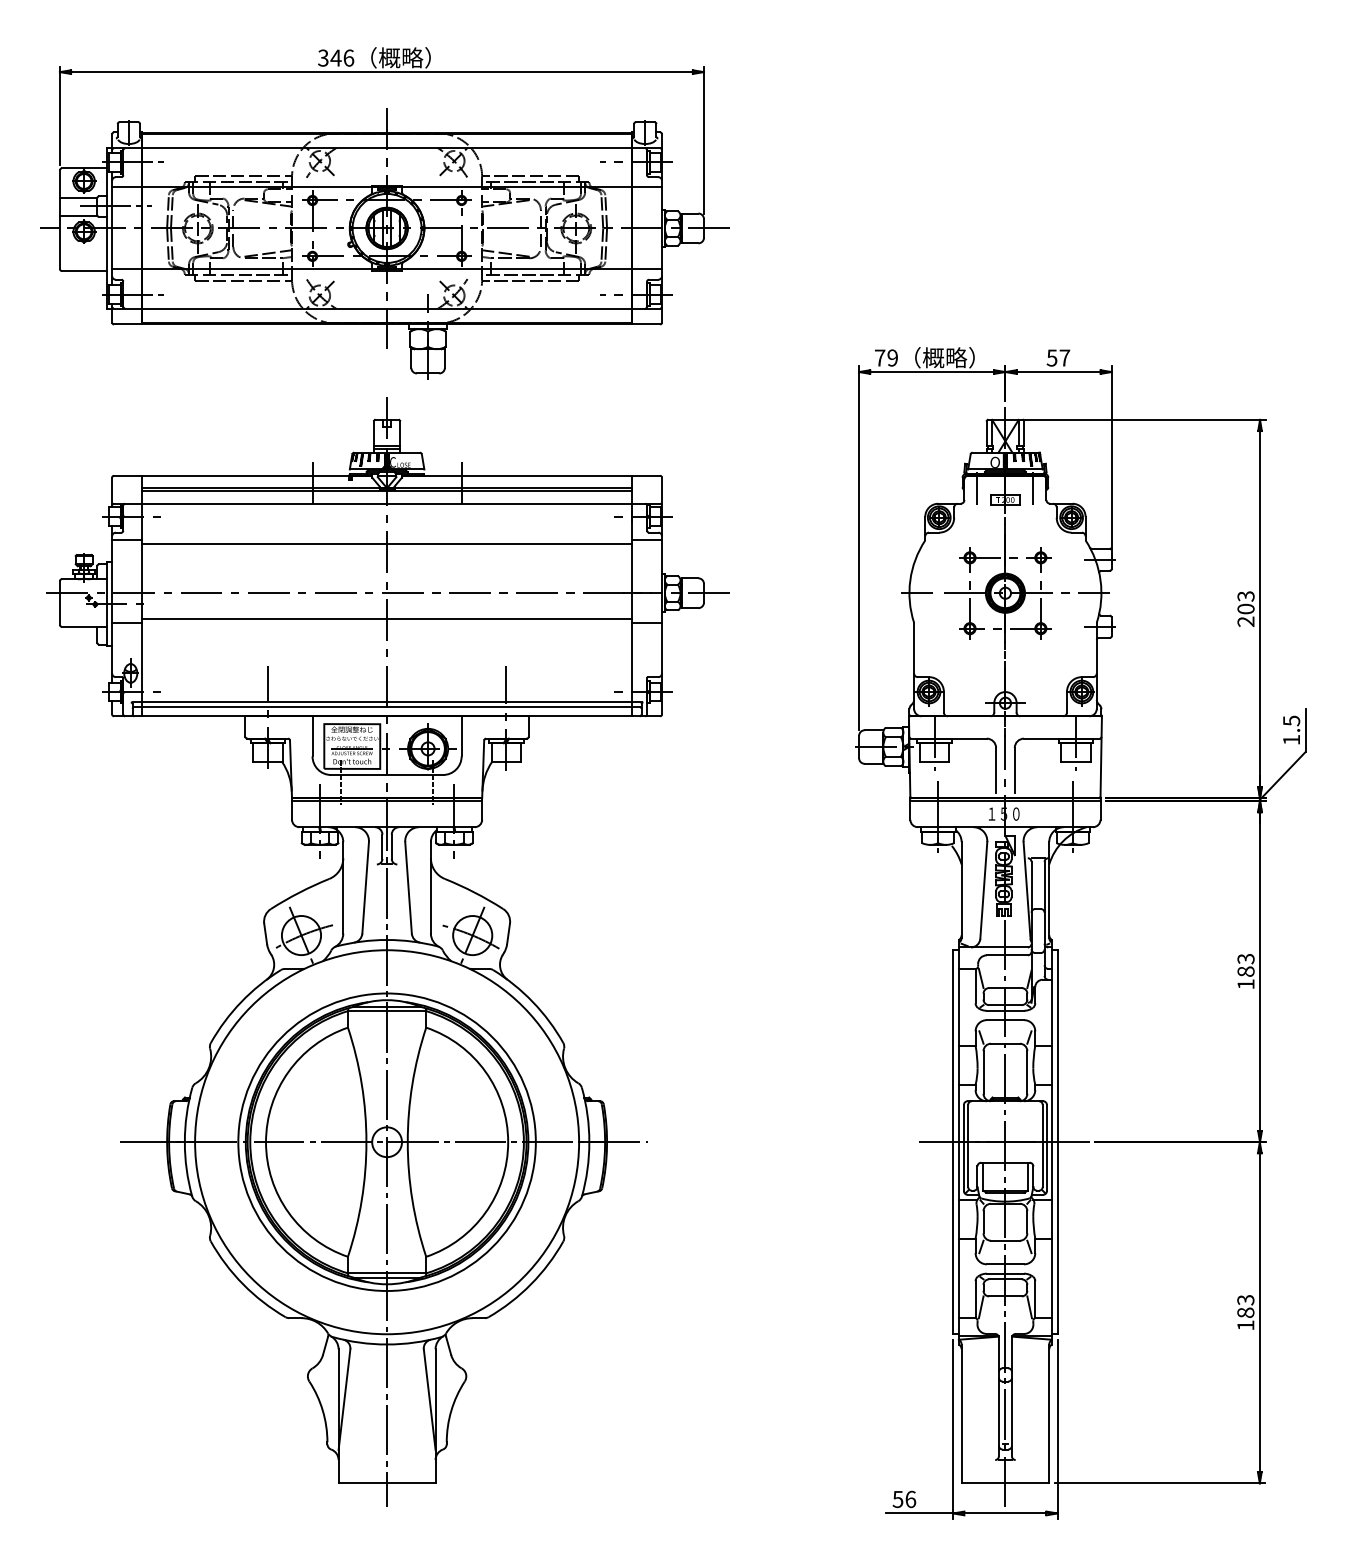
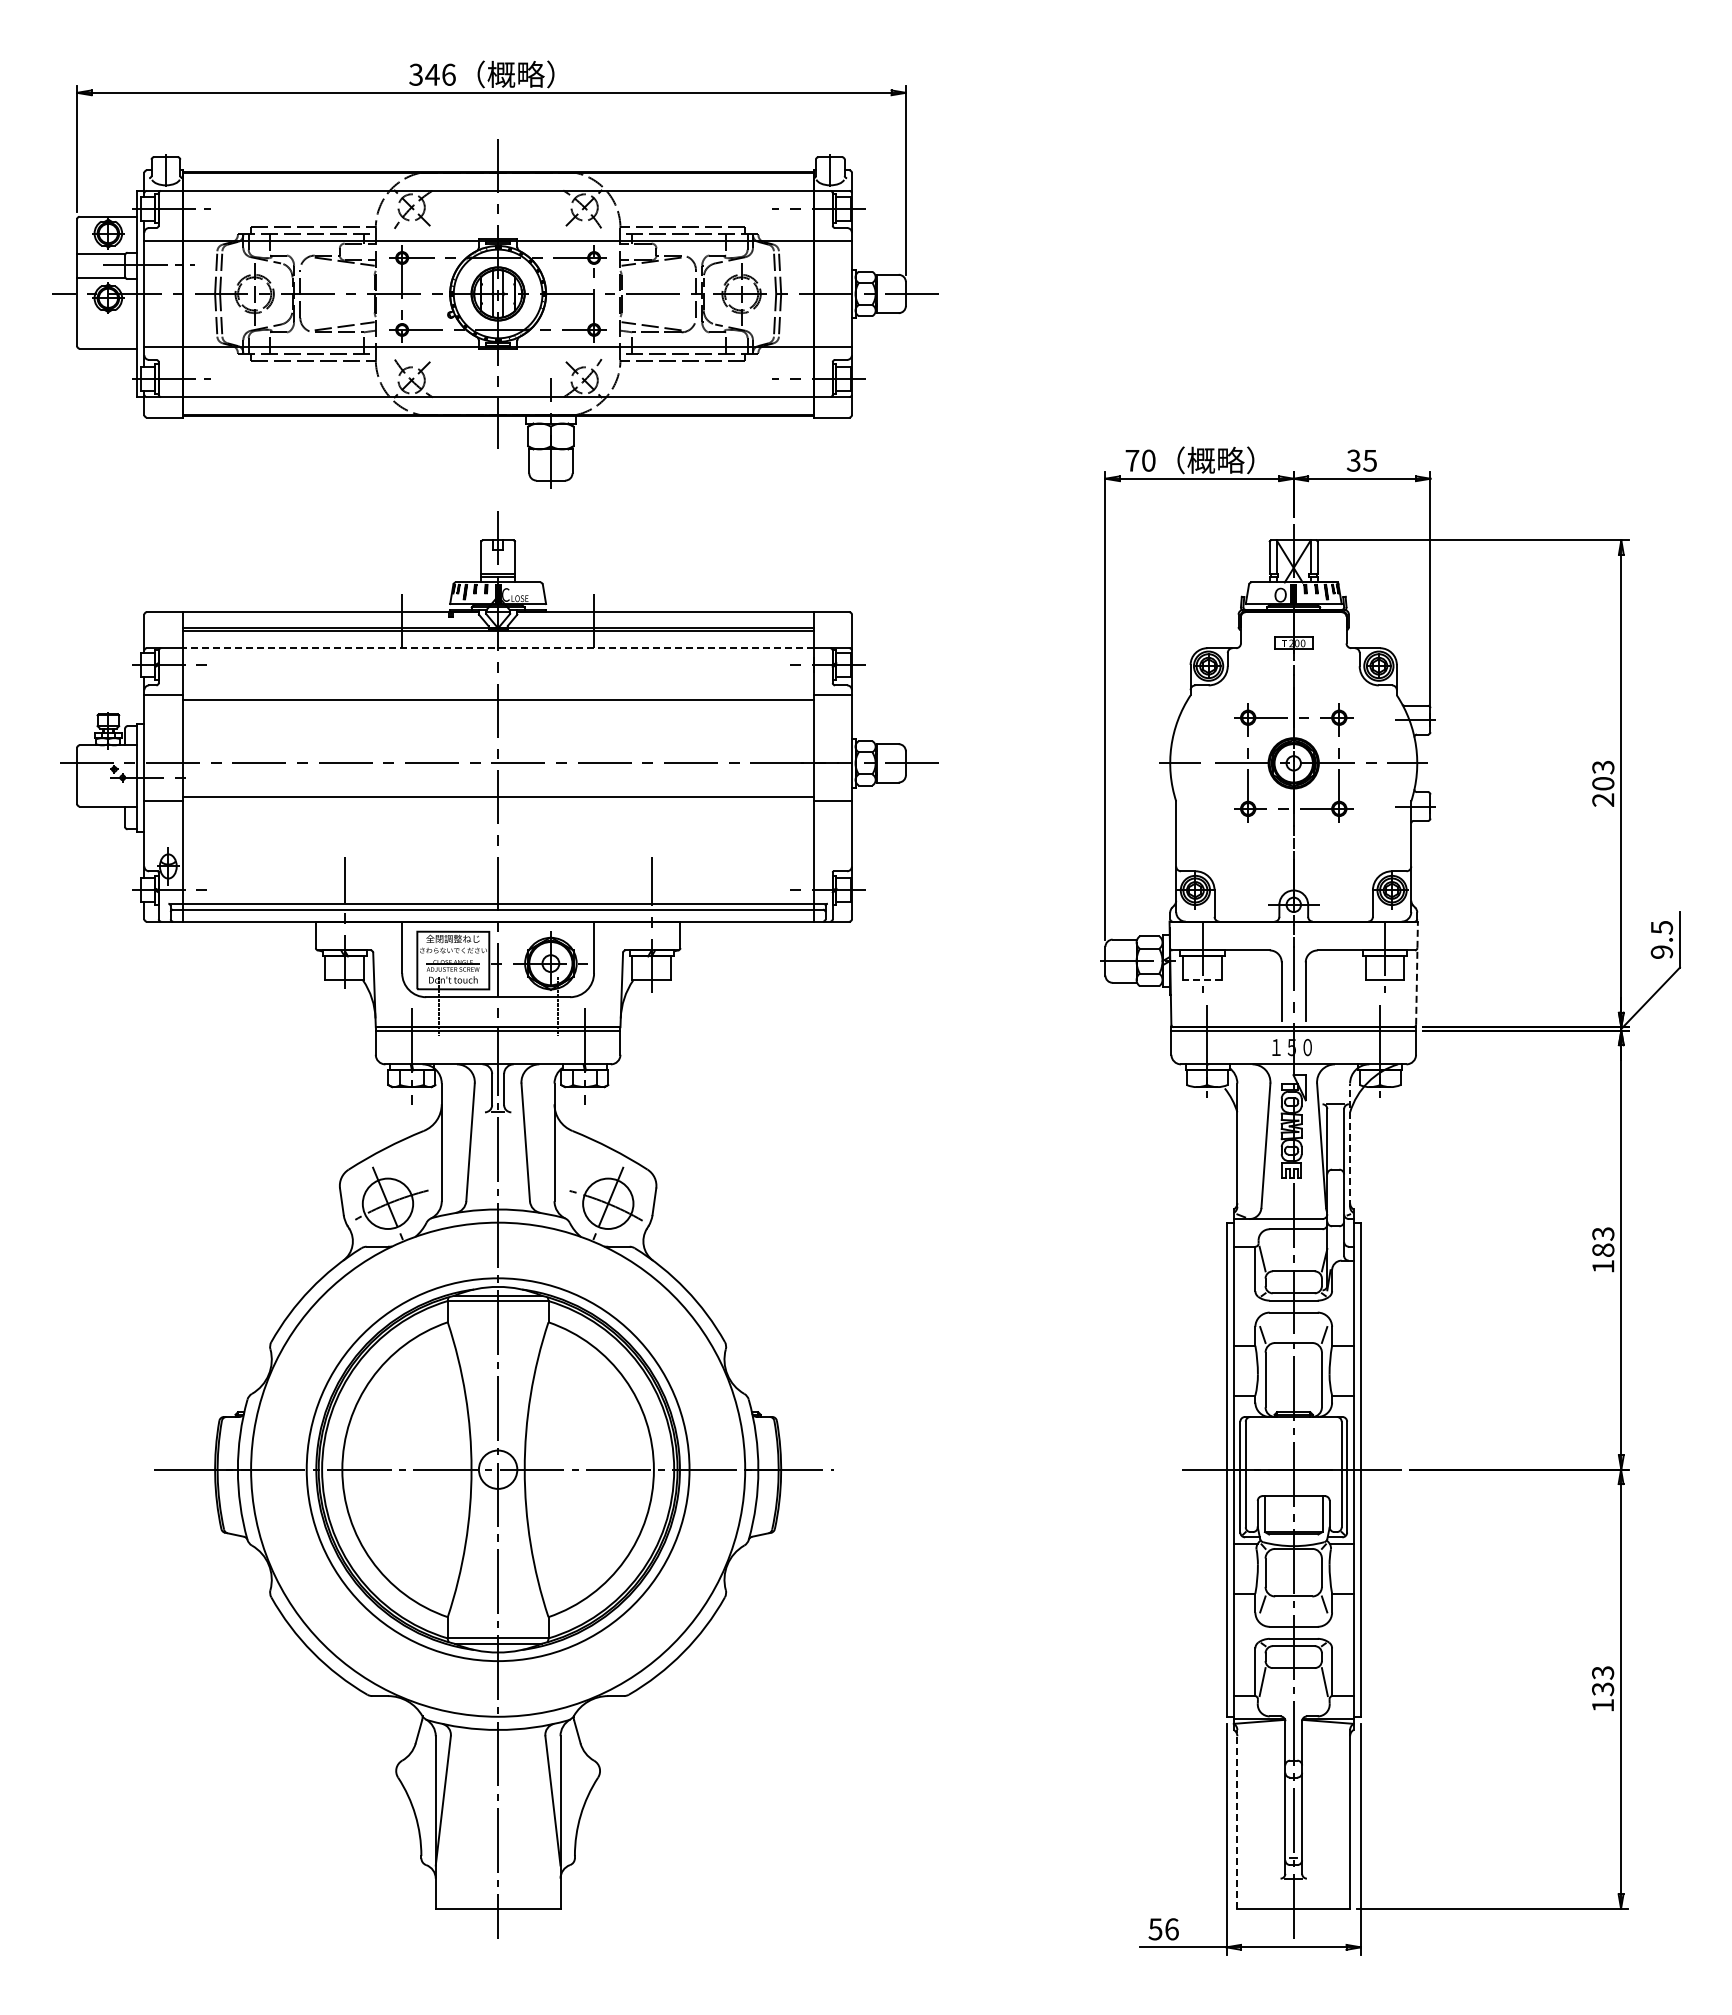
text: (892, 357) -> (1148, 460), 79 -> 70
text: (1058, 357) -> (1361, 460), 57 -> 35
line: (977, 488) -> (1257, 628), removed
line: (1033, 488) -> (1329, 628), removed
line: (386, 503) -> (497, 648), solid -> dashed
text: (1291, 739) -> (1661, 951), 1.5 -> 9.5
line: (1101, 756) -> (1417, 973), solid -> dashed
line: (934, 762) -> (1202, 980), solid -> dashed
line: (1049, 890) -> (1350, 1145), solid -> dashed
text: (1245, 1313) -> (1602, 1689), 183 -> 133
line: (961, 1413) -> (1237, 1818), solid -> dashed

